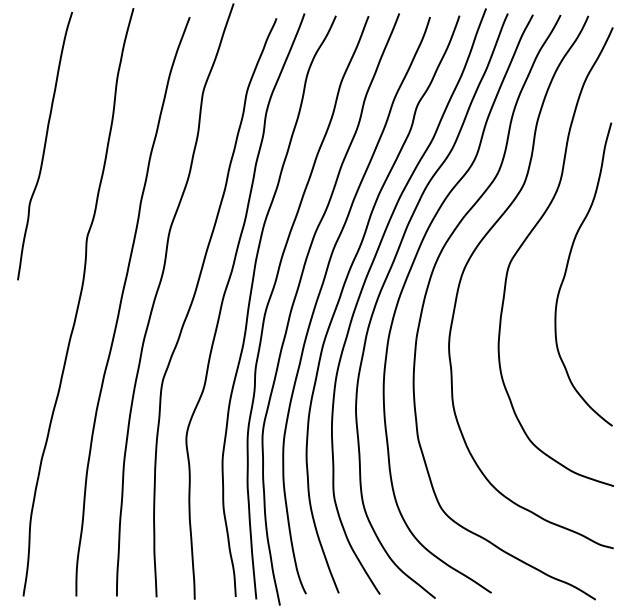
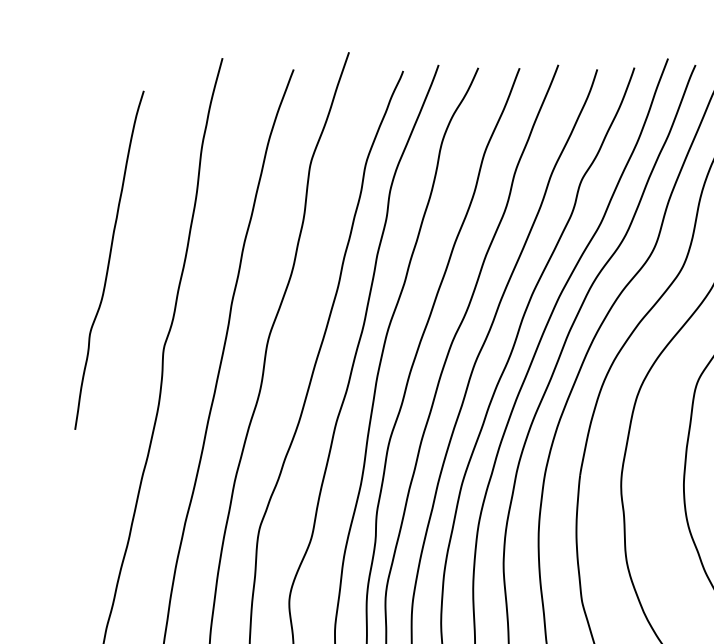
curve: (44, 145) -> (108, 259), moved

